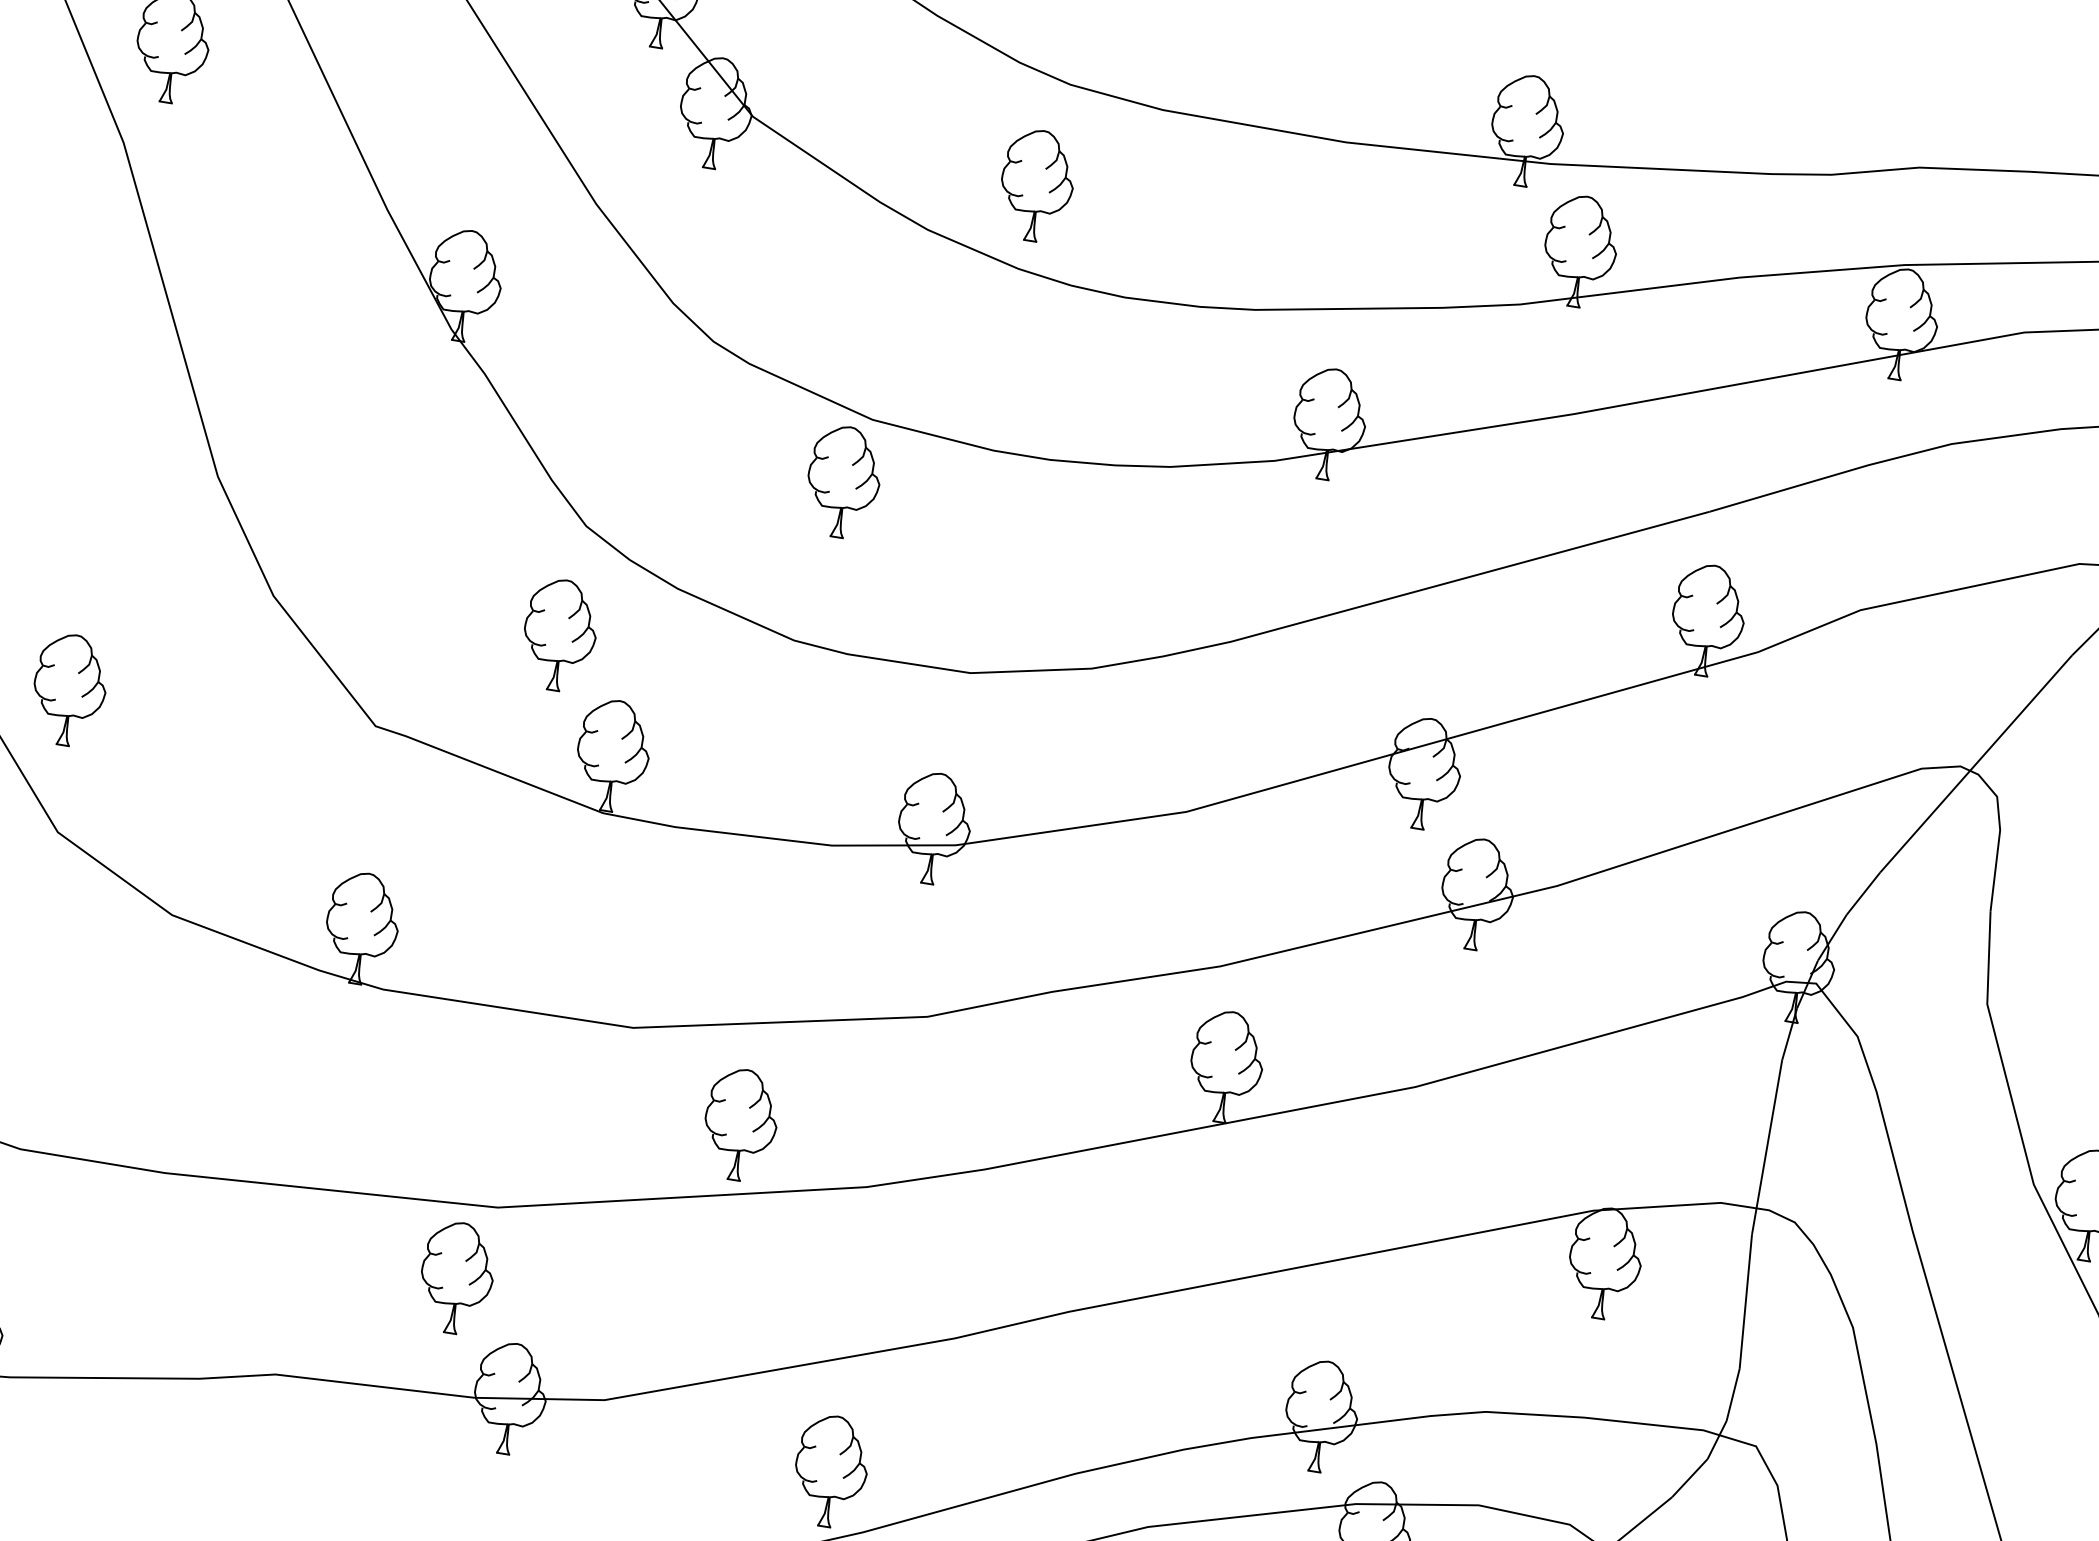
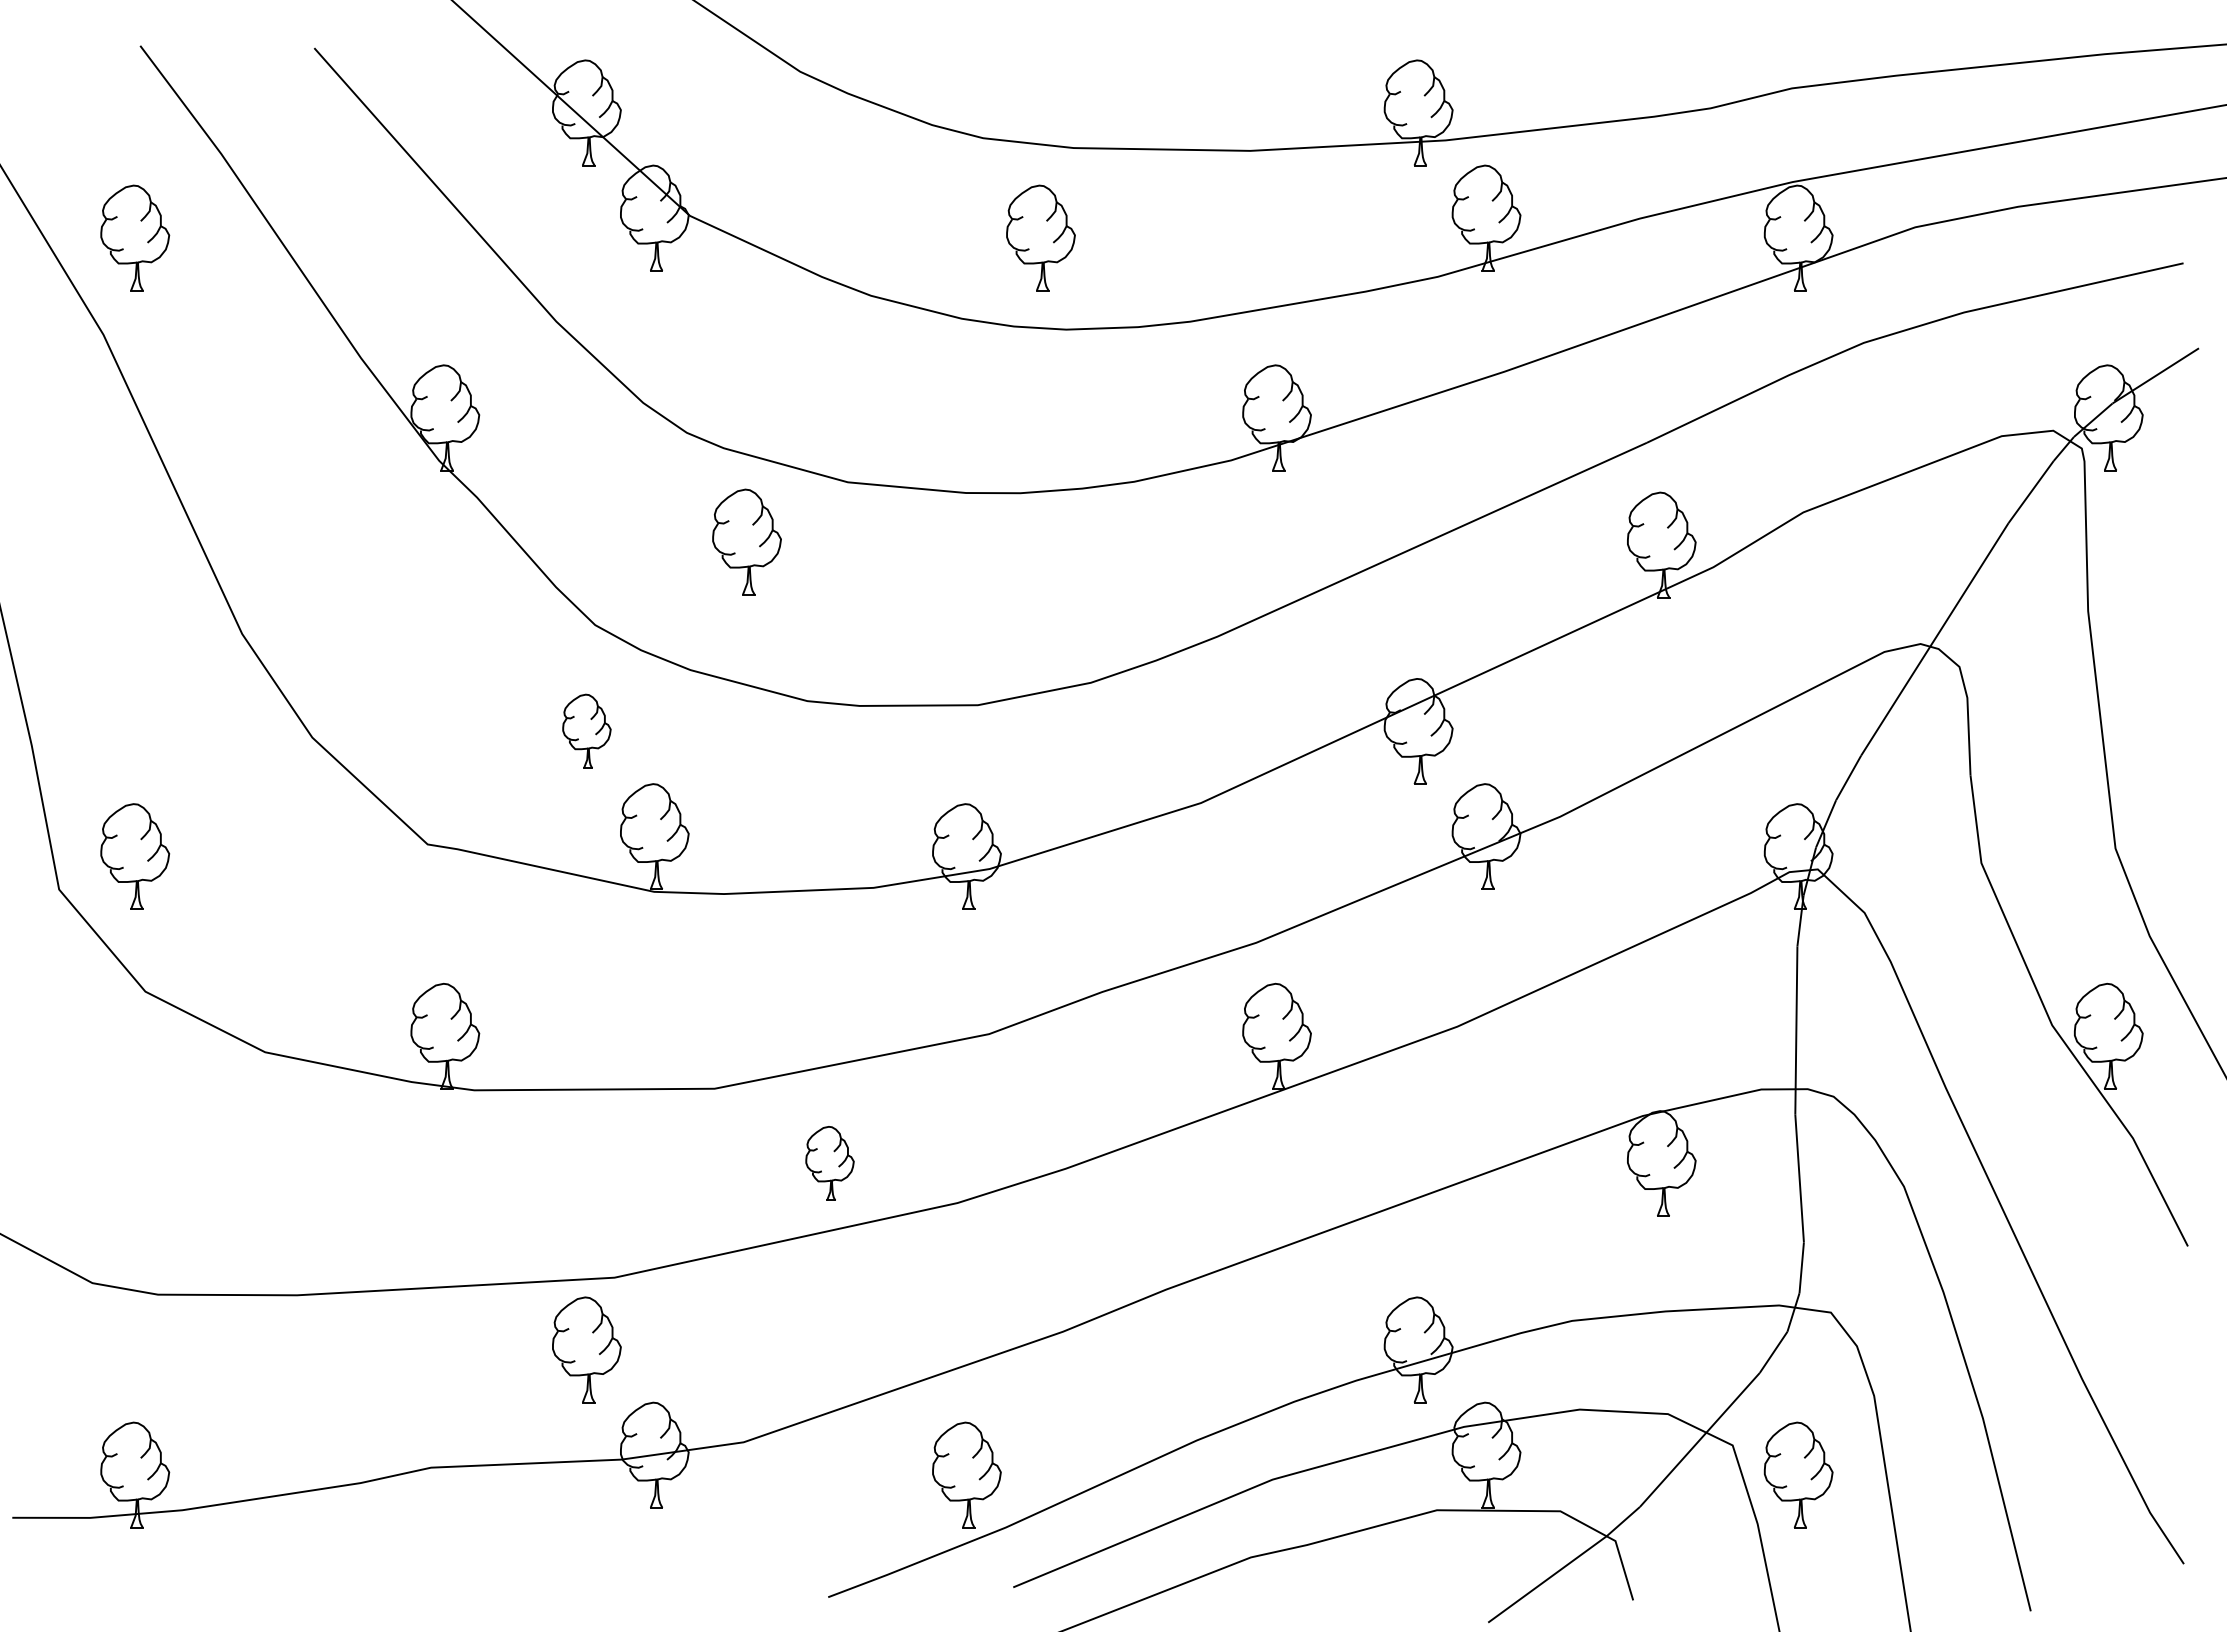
part: (1036, 185) -> (1040, 237), moved
part: (843, 481) -> (746, 541), moved
part: (559, 635) -> (586, 731), size x0.7
part: (740, 1124) -> (829, 1163), size x0.7

